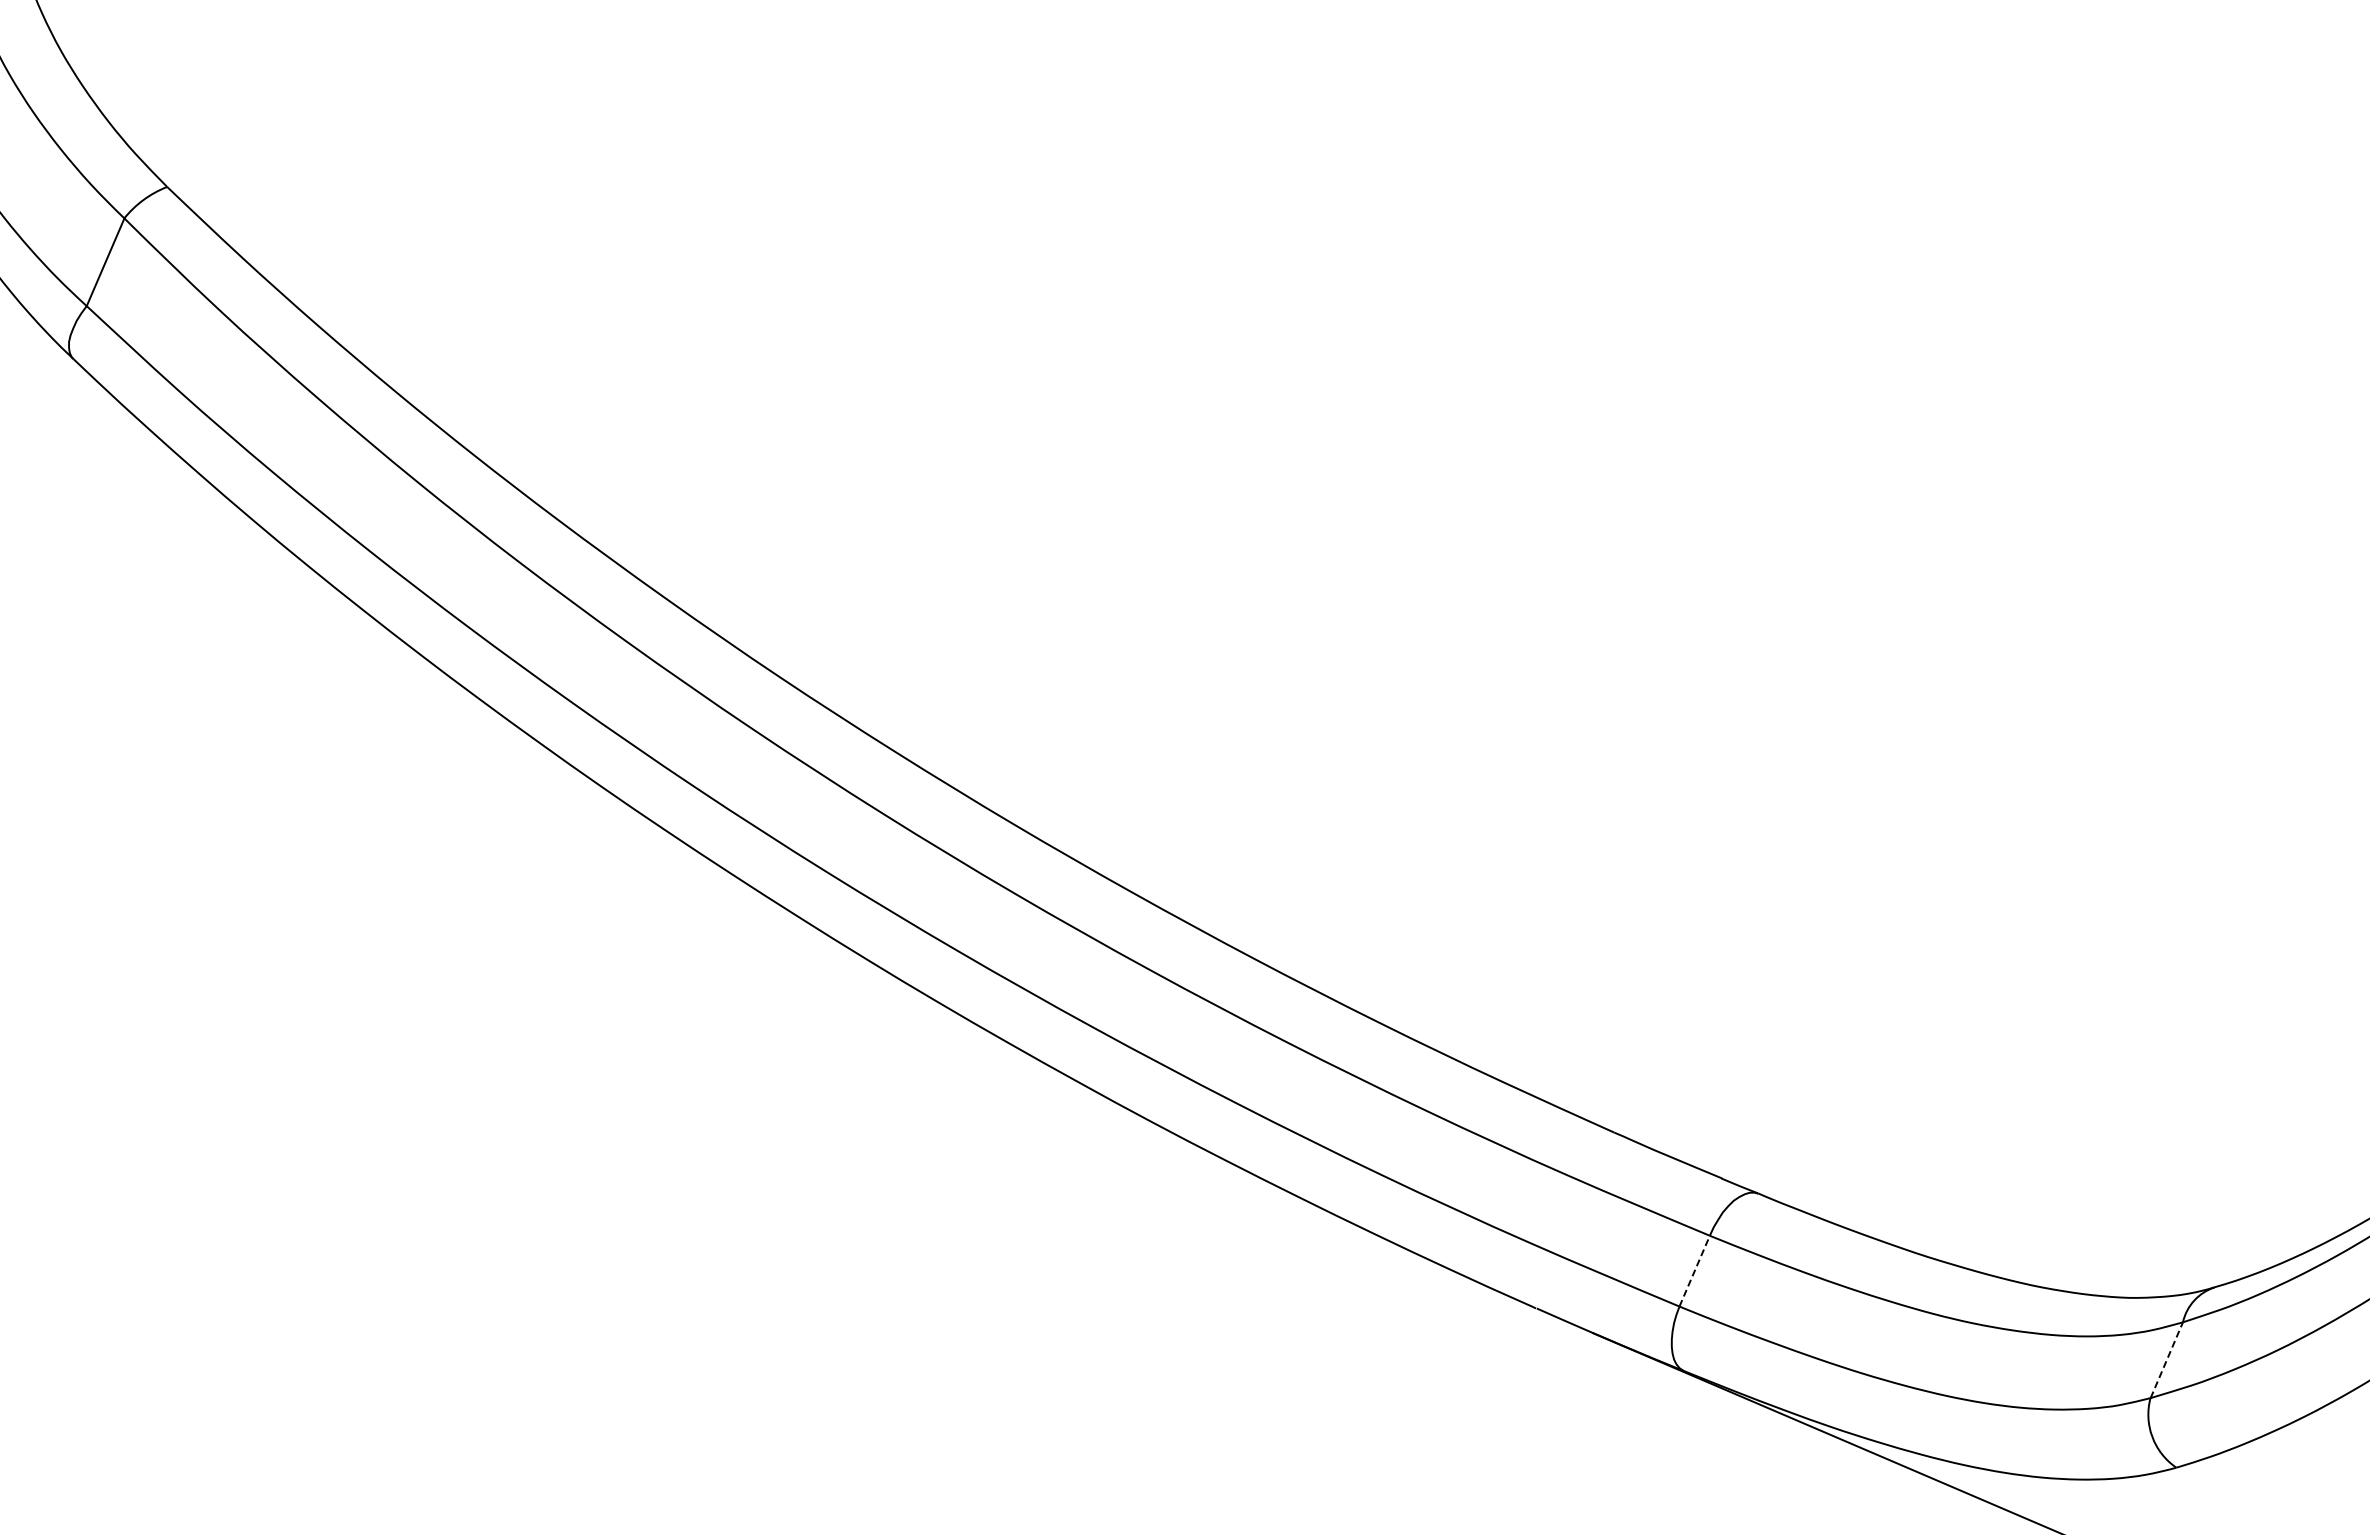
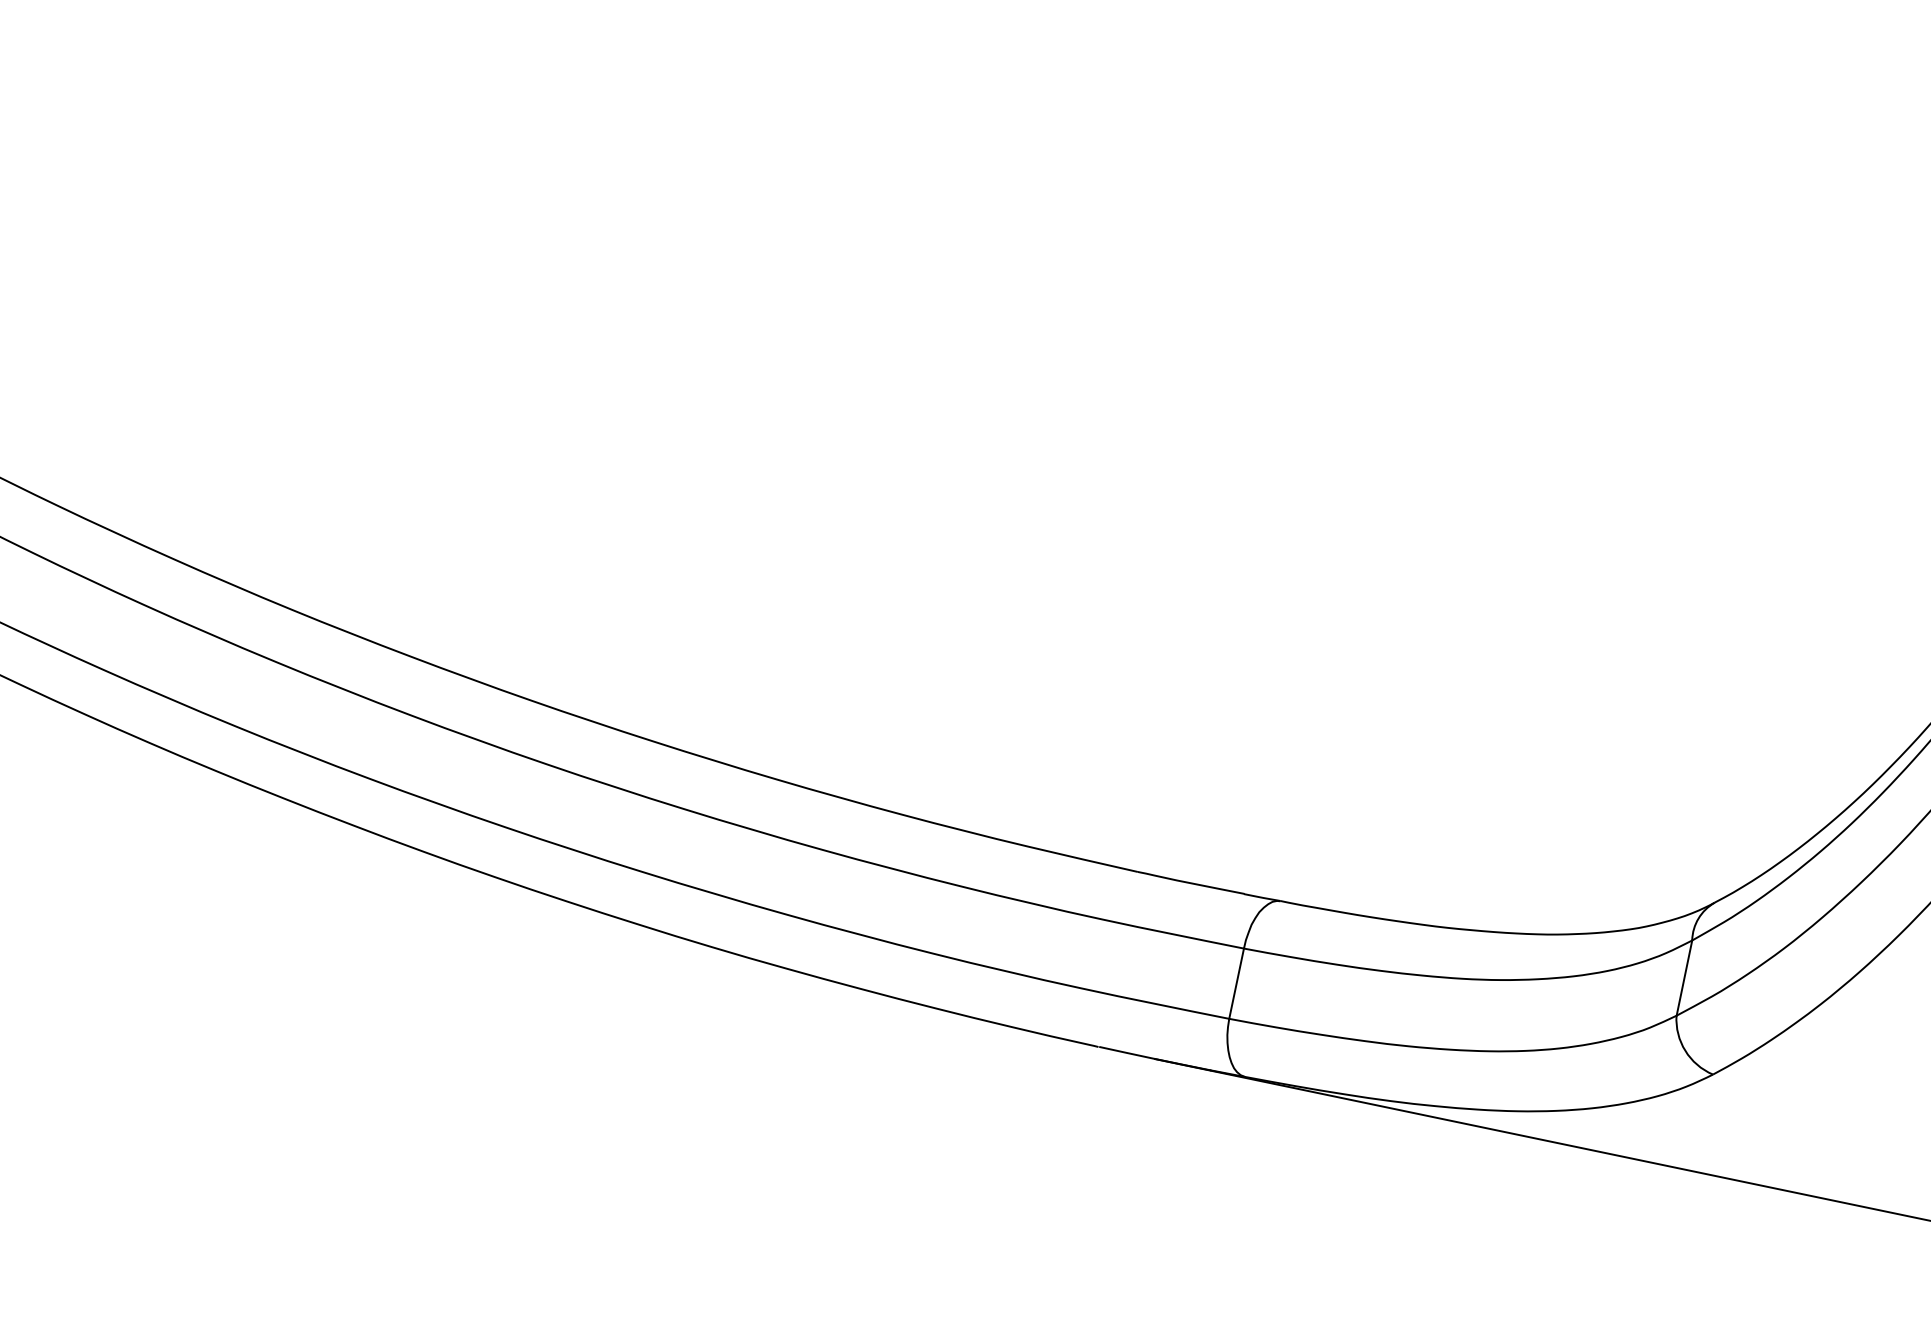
line: (1694, 1271) -> (1236, 984), dashed -> solid
line: (2167, 1359) -> (1684, 977), dashed -> solid

